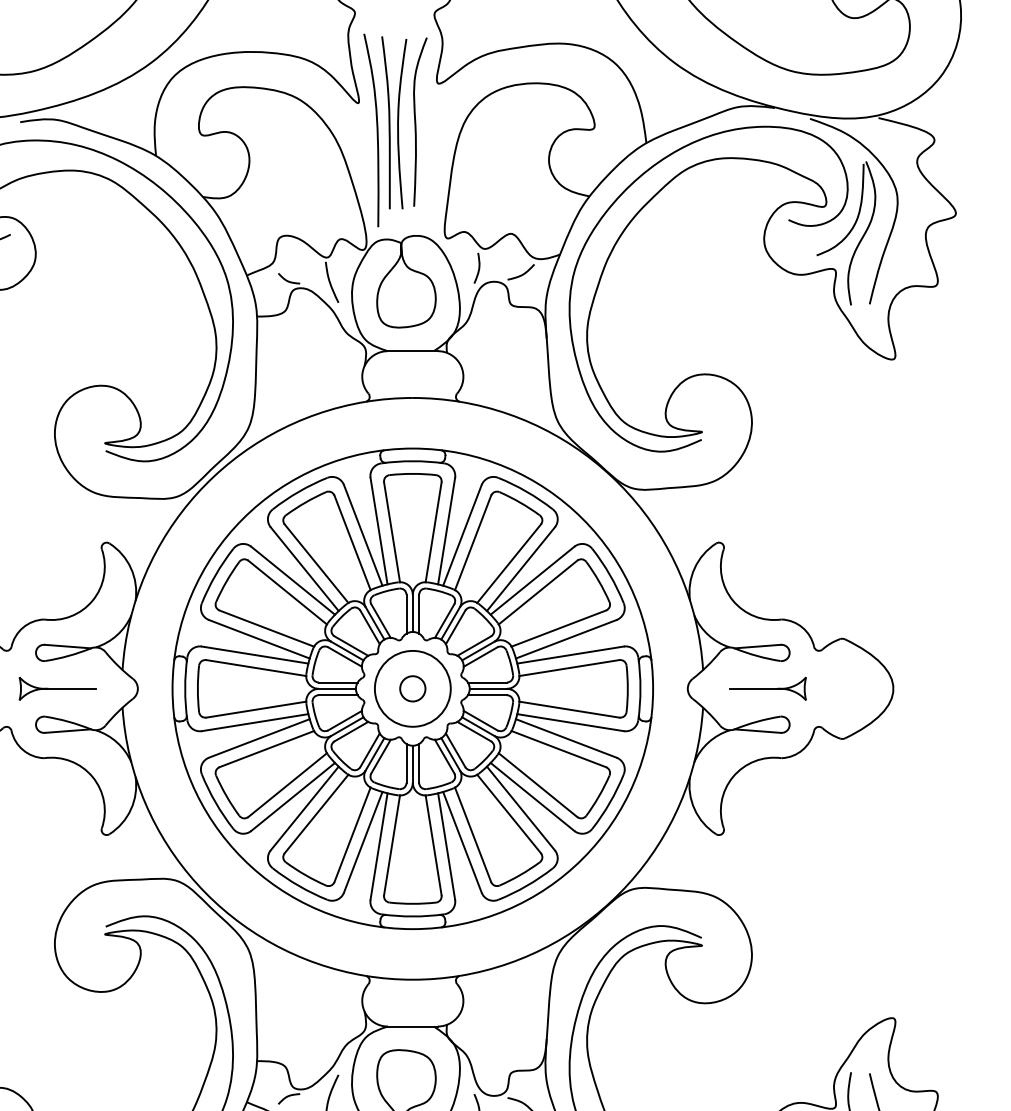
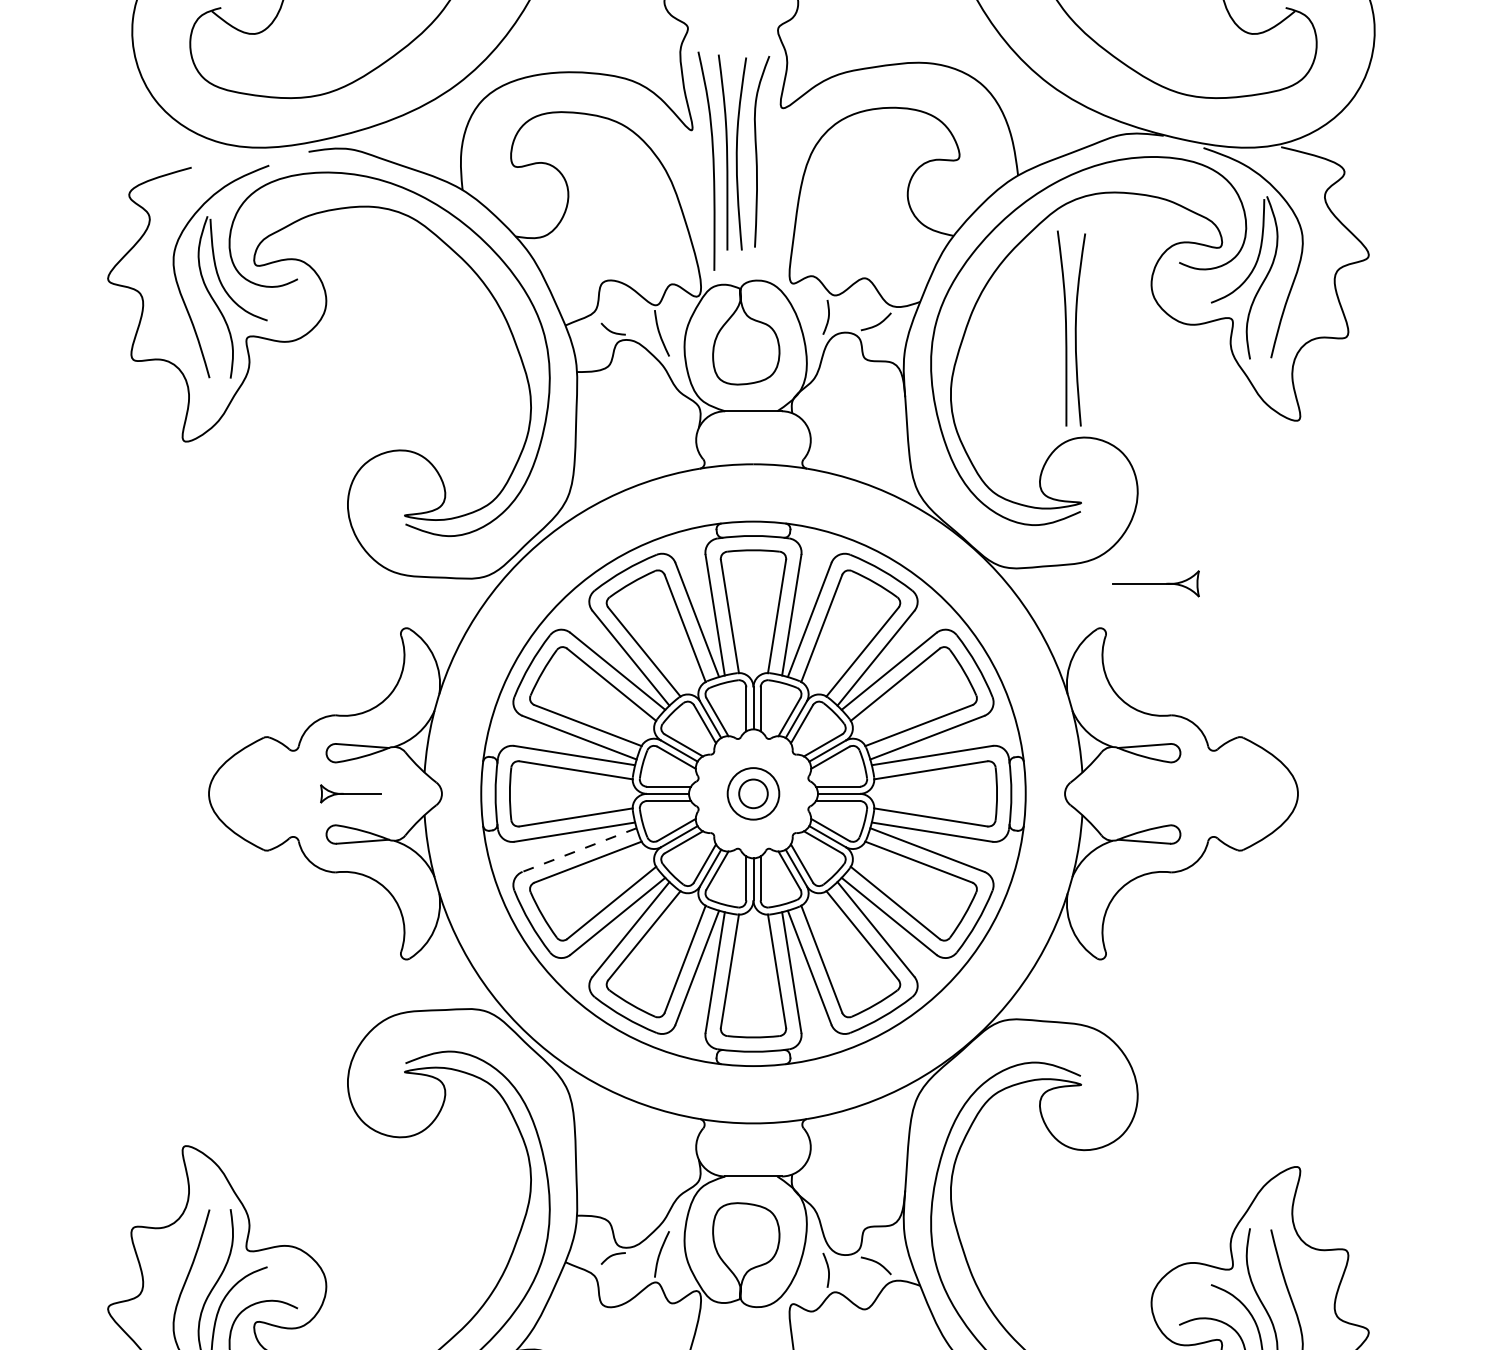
part: (692, 278) -> (1070, 328), added
part: (57, 688) -> (350, 793), size x0.7
circle: (412, 688) -> (753, 793), size x0.6
part: (767, 688) -> (1155, 583), moved
line: (259, 738) -> (579, 850), solid -> dashed

